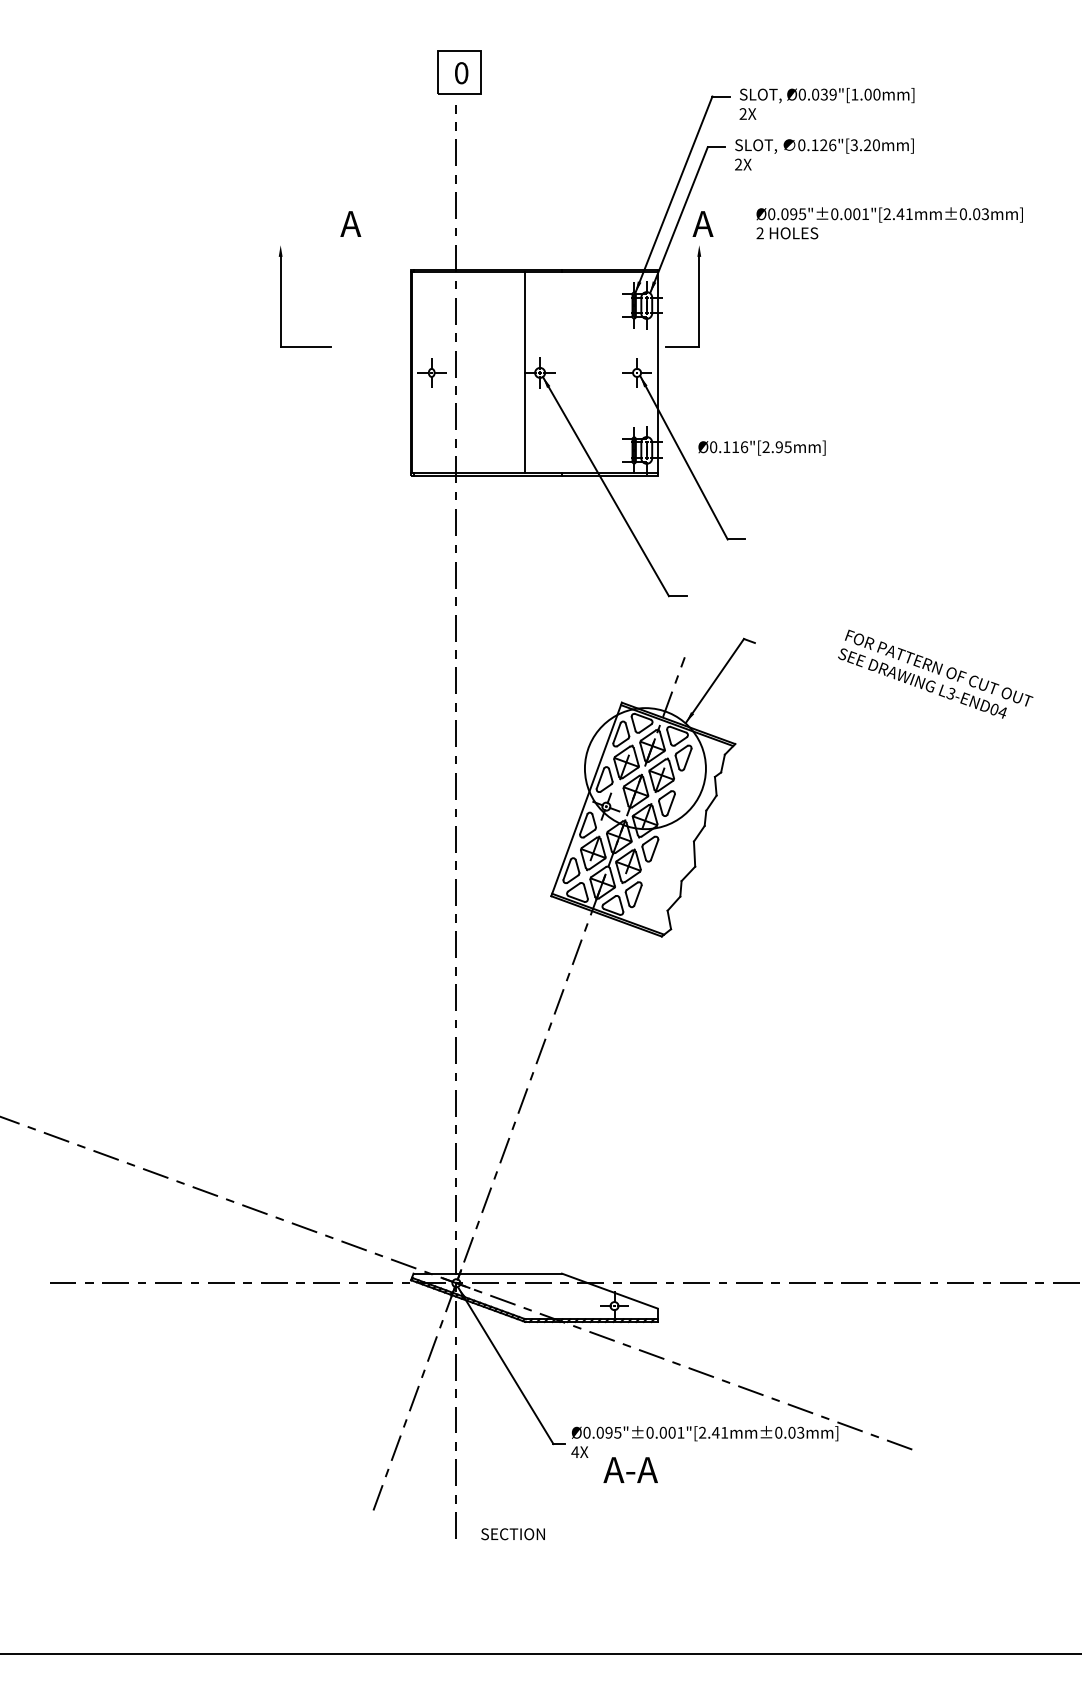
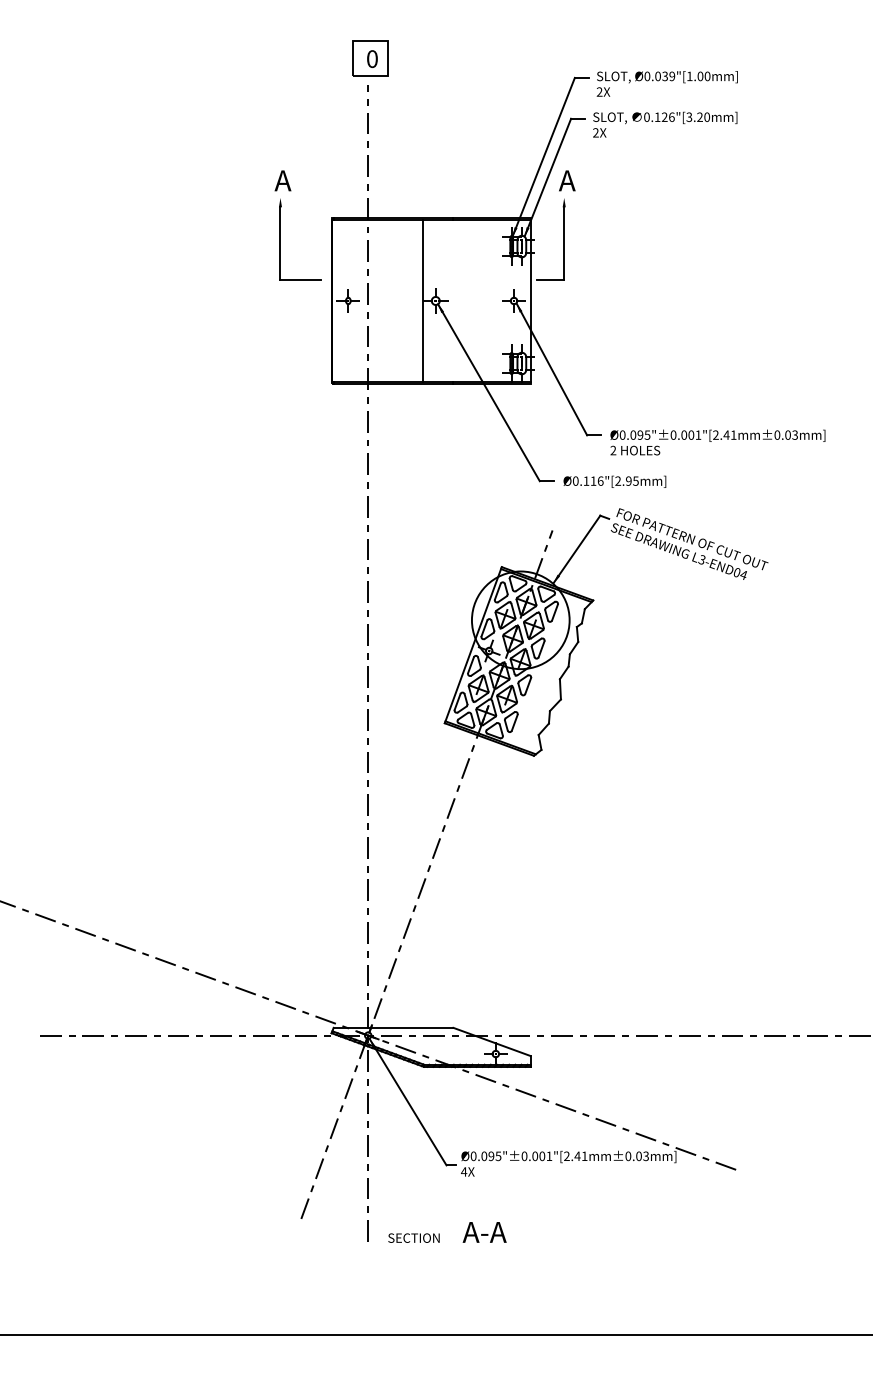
text: (889, 223) -> (717, 442), moved
part: (281, 296) -> (281, 239), moved
text: (761, 447) -> (614, 481), moved
text: (935, 673) -> (689, 543), moved
text: (630, 1469) -> (484, 1231), moved

